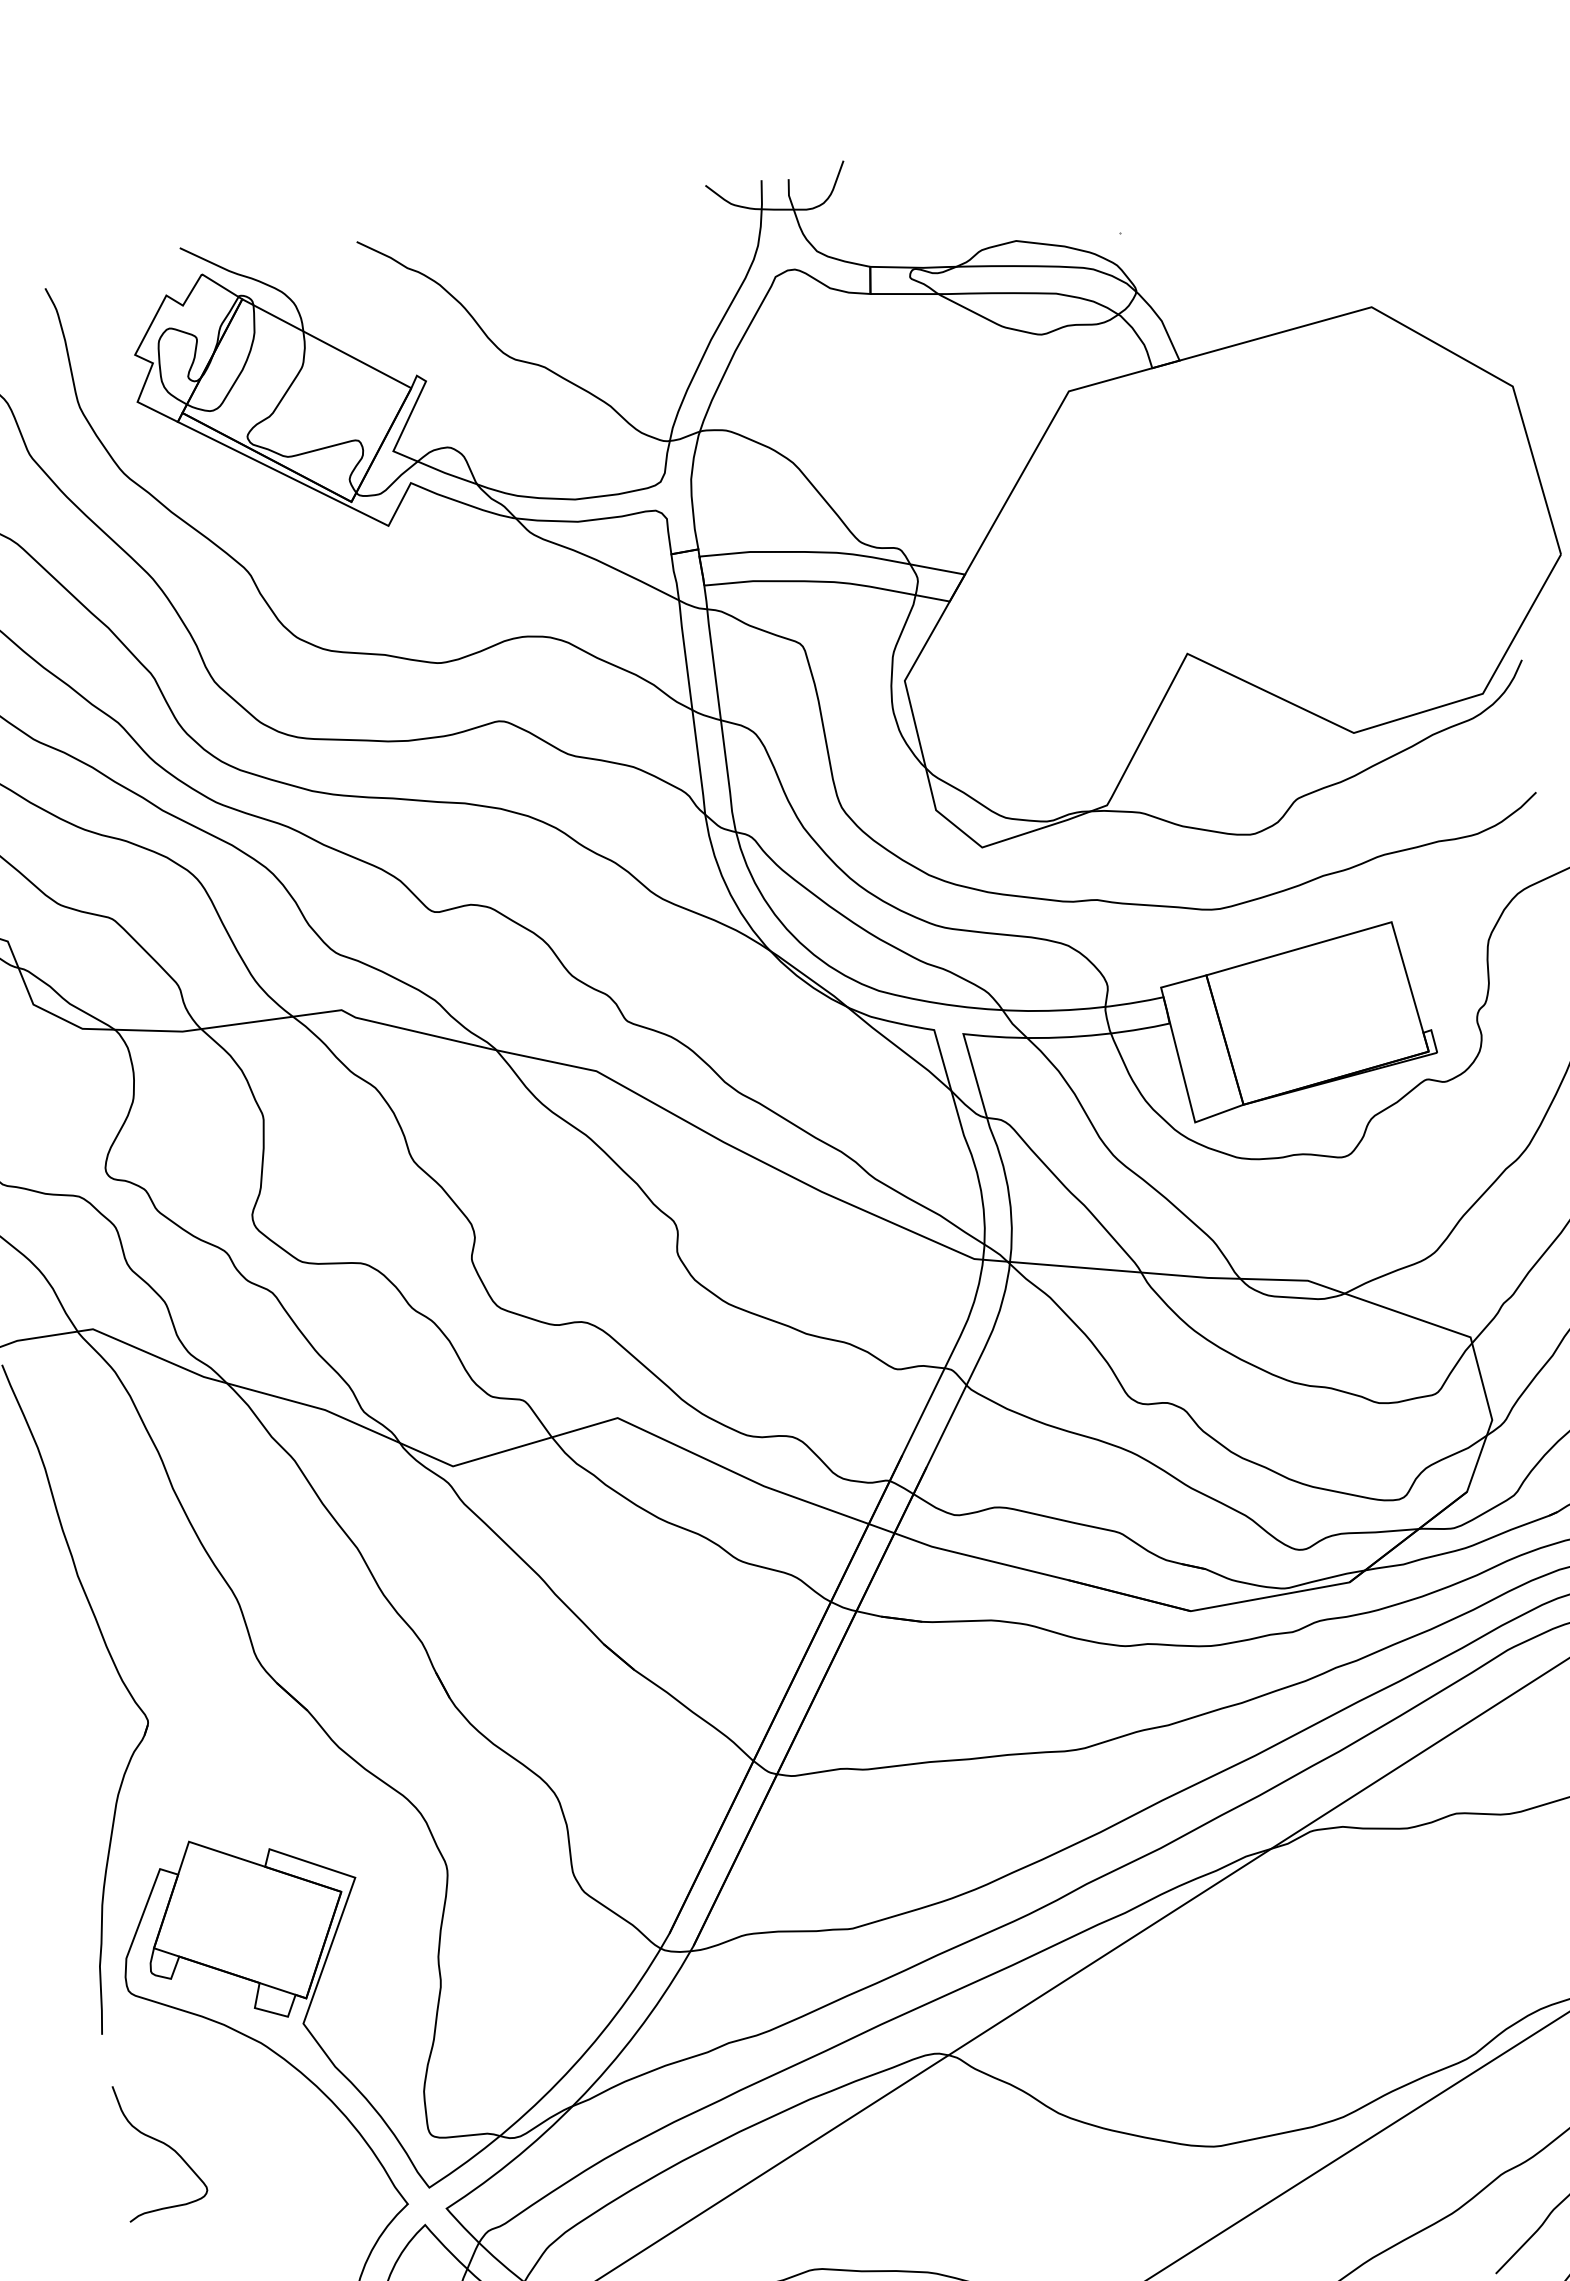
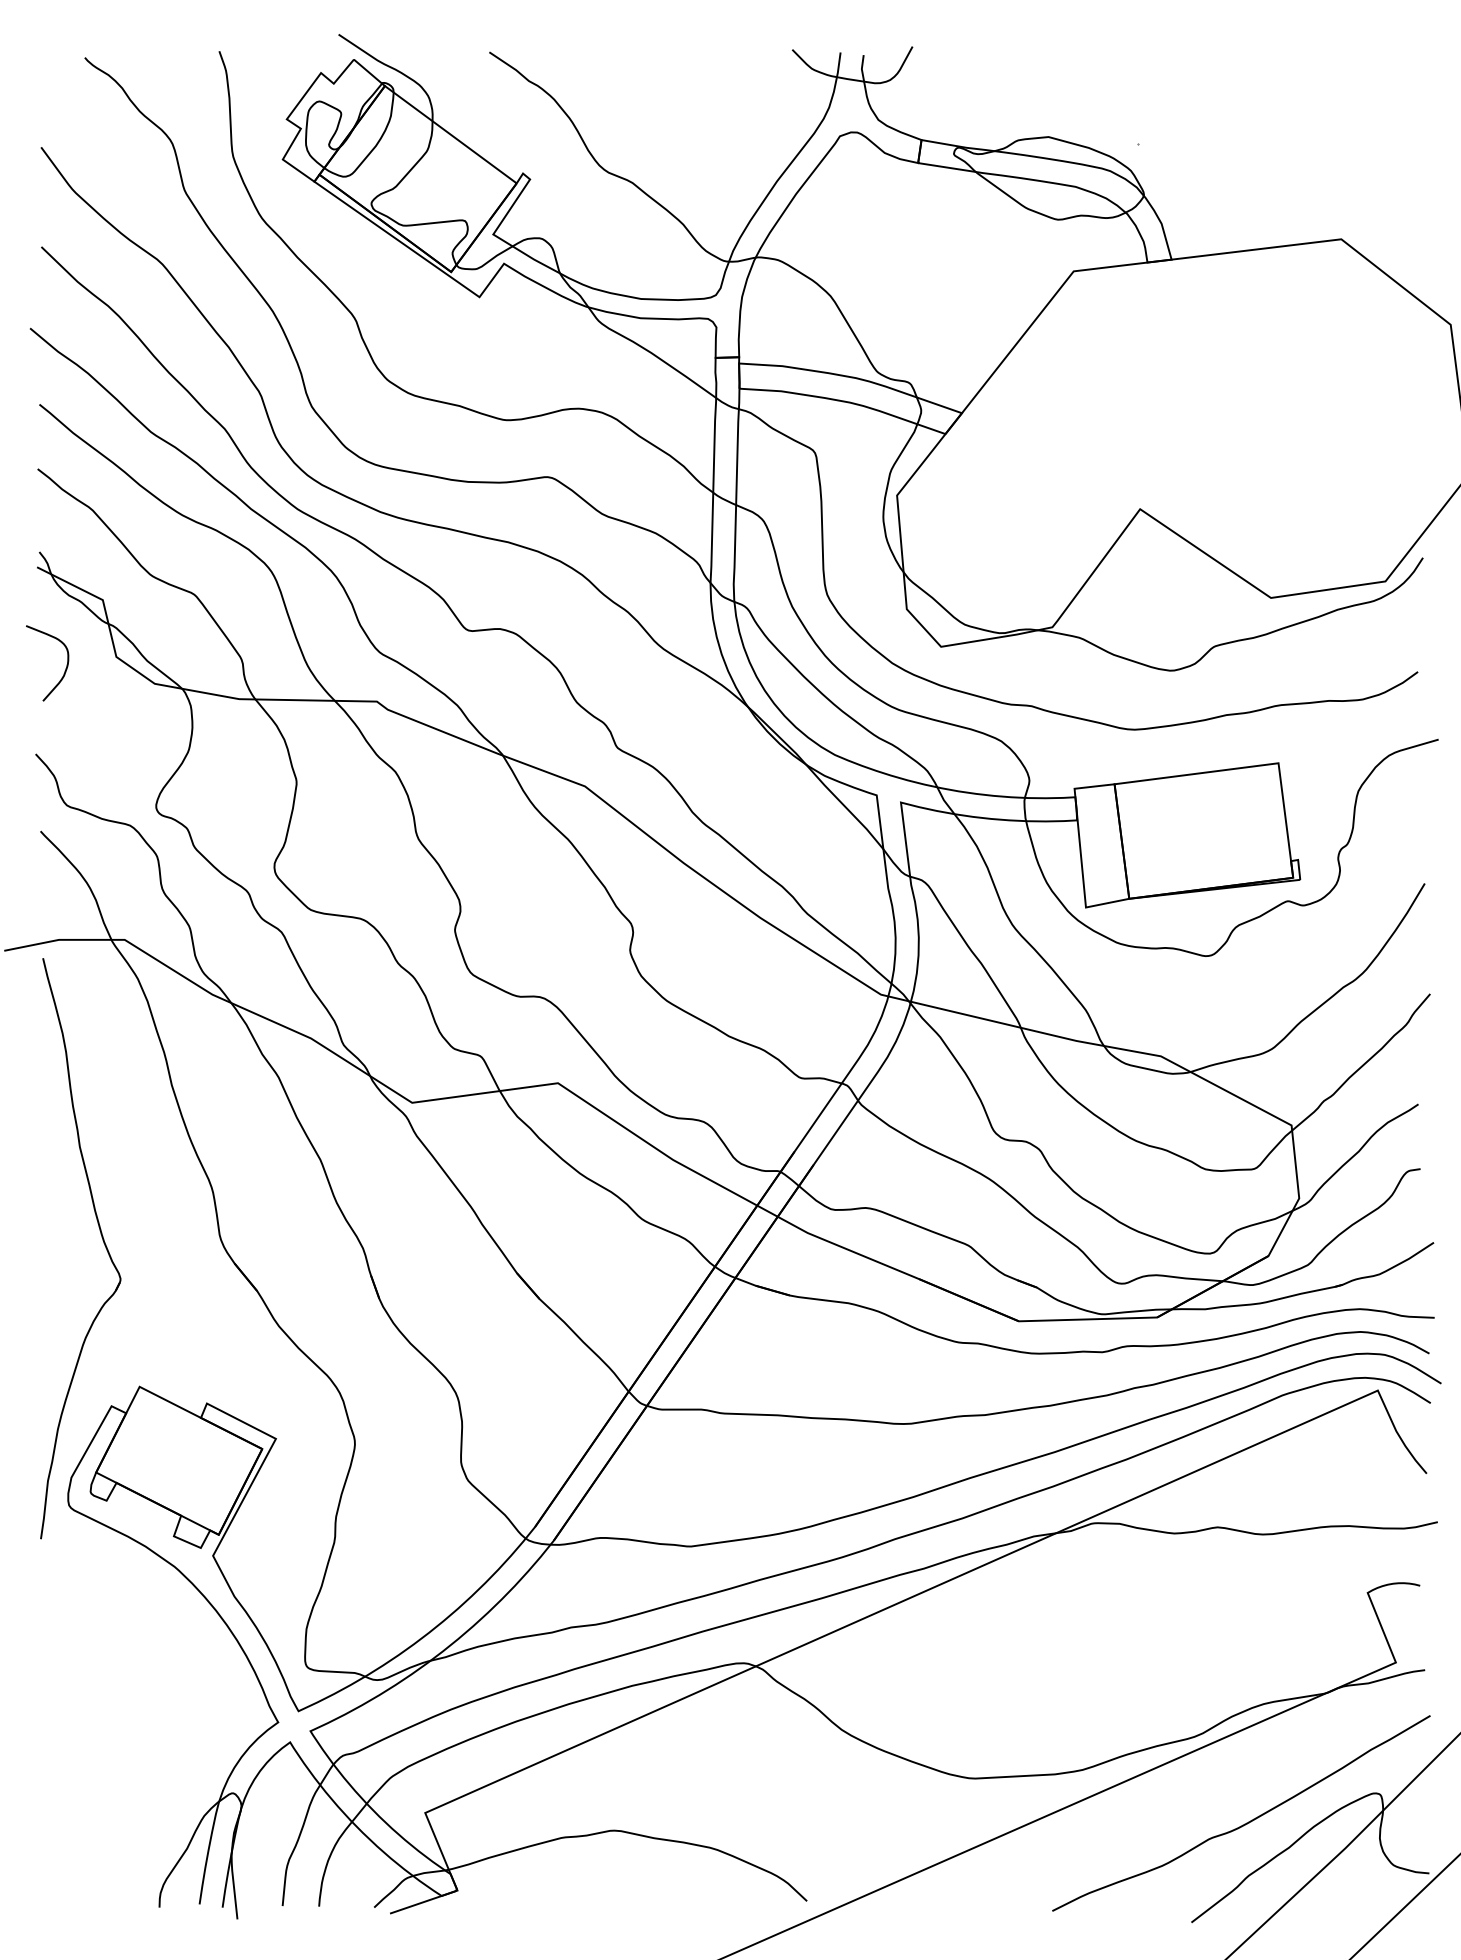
curve: (161, 2143) -> (77, 1639), removed

